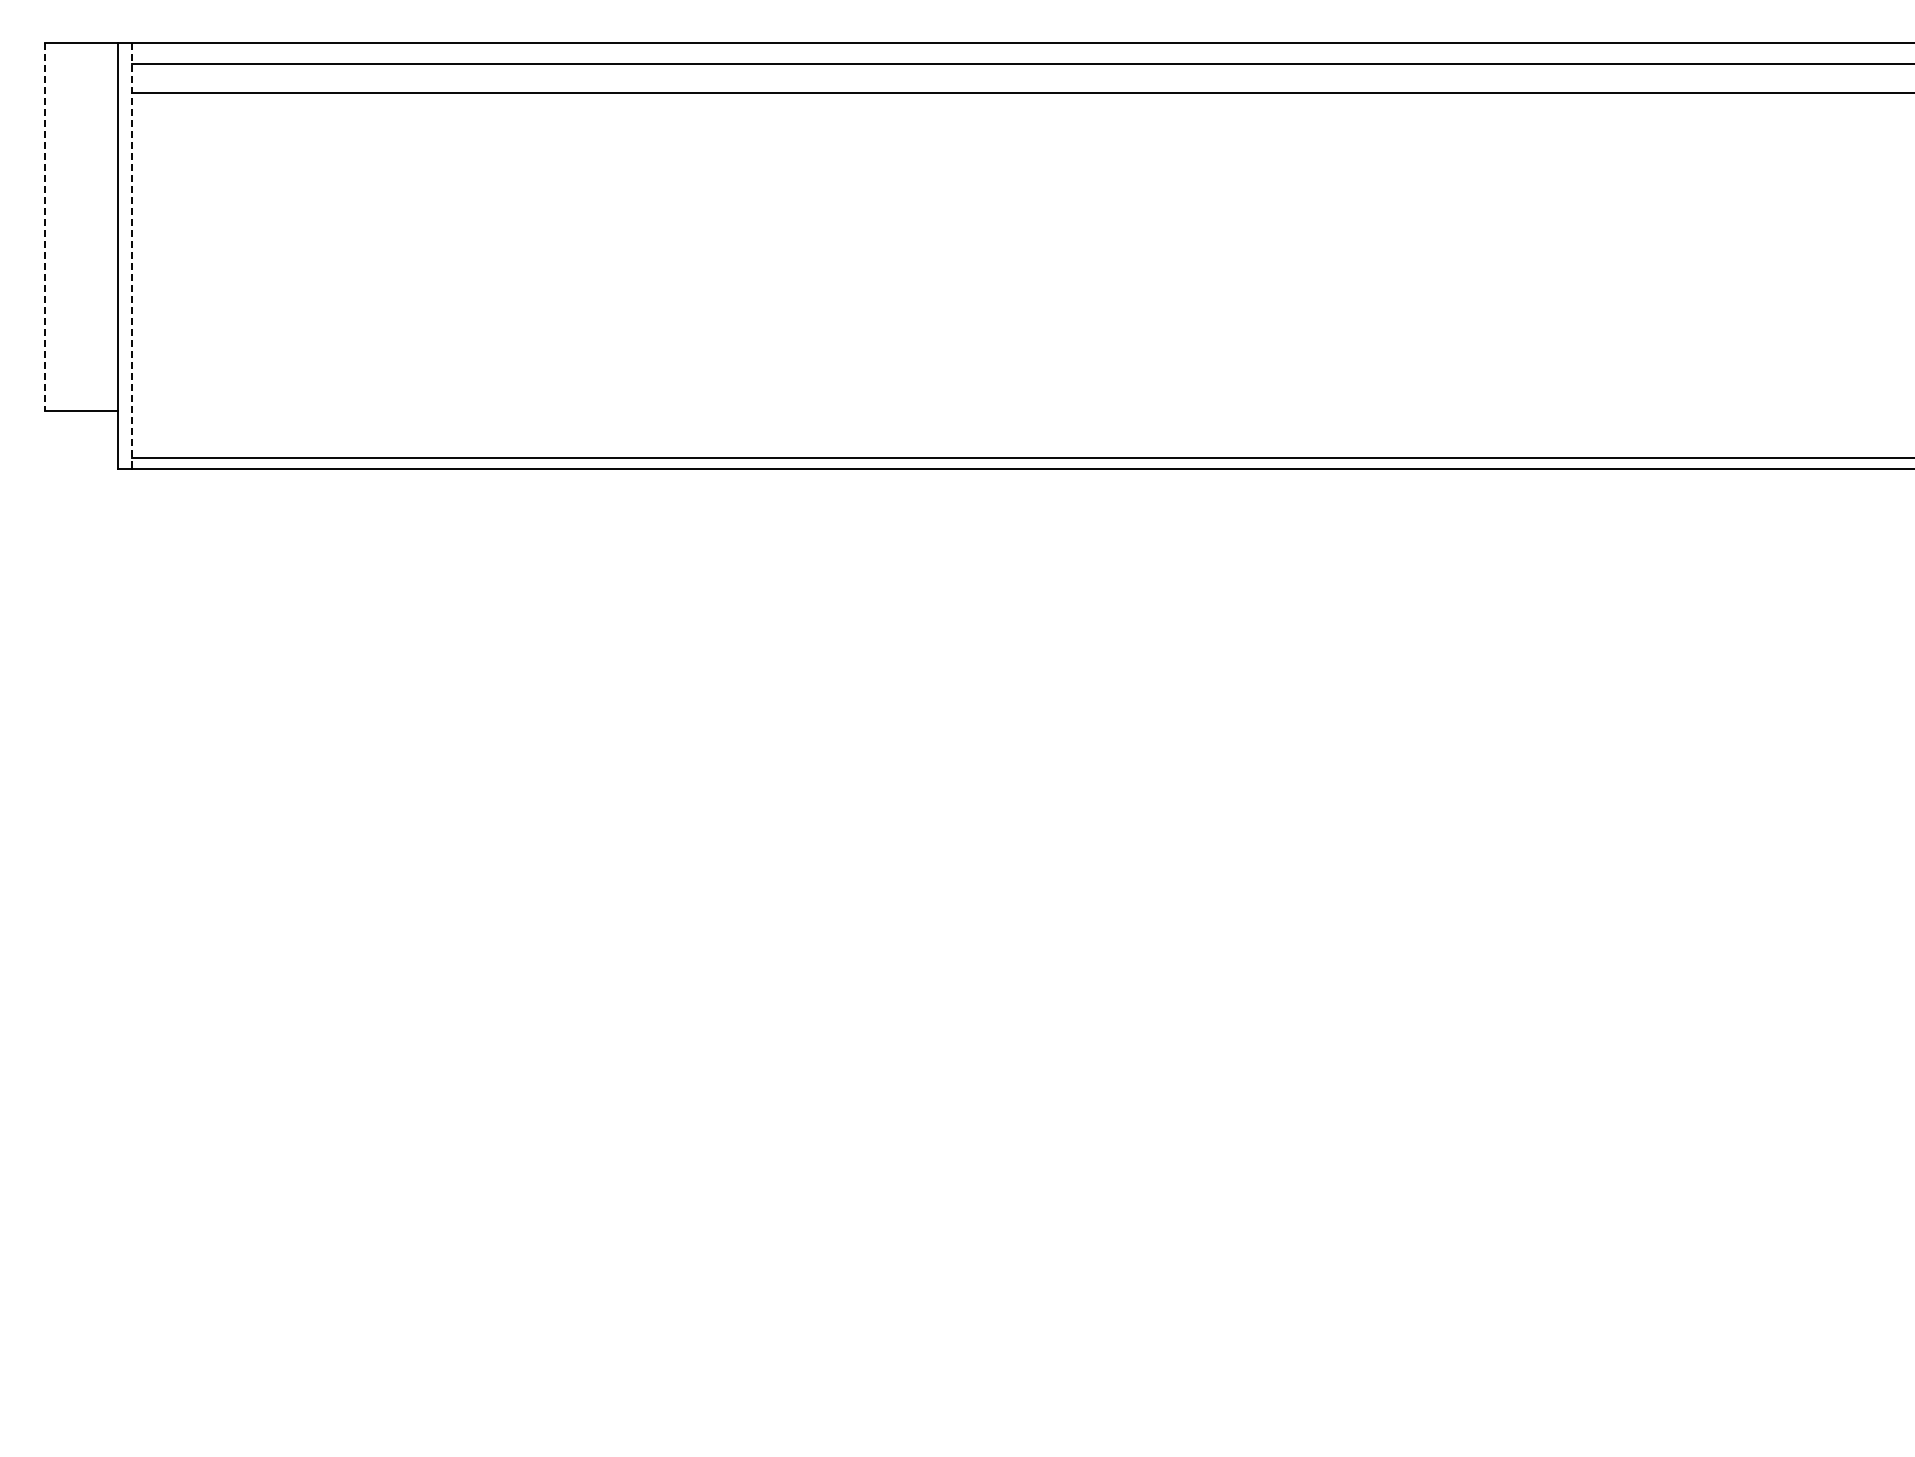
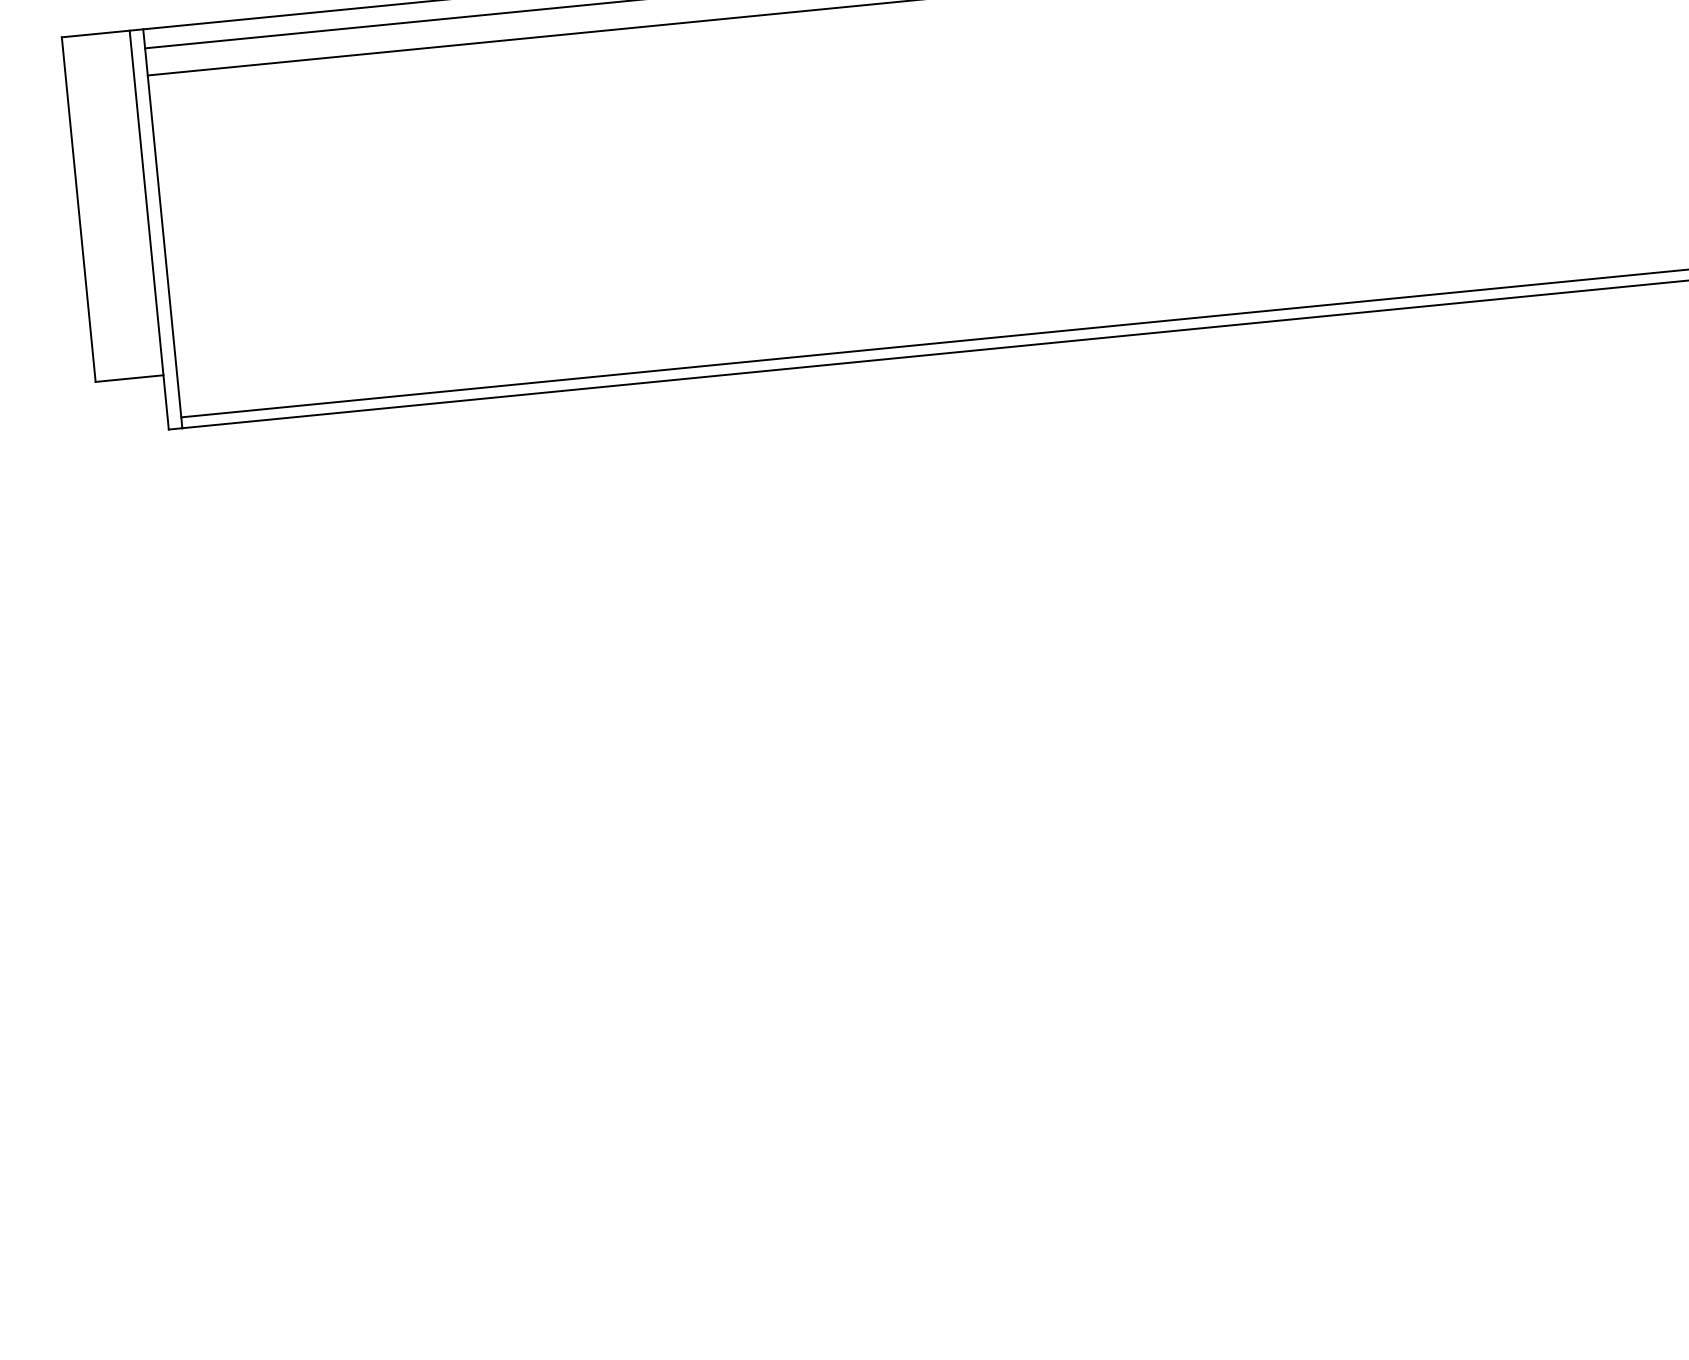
line: (45, 227) -> (79, 209), dashed -> solid
line: (131, 256) -> (162, 228), dashed -> solid

